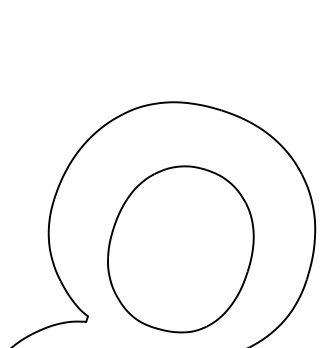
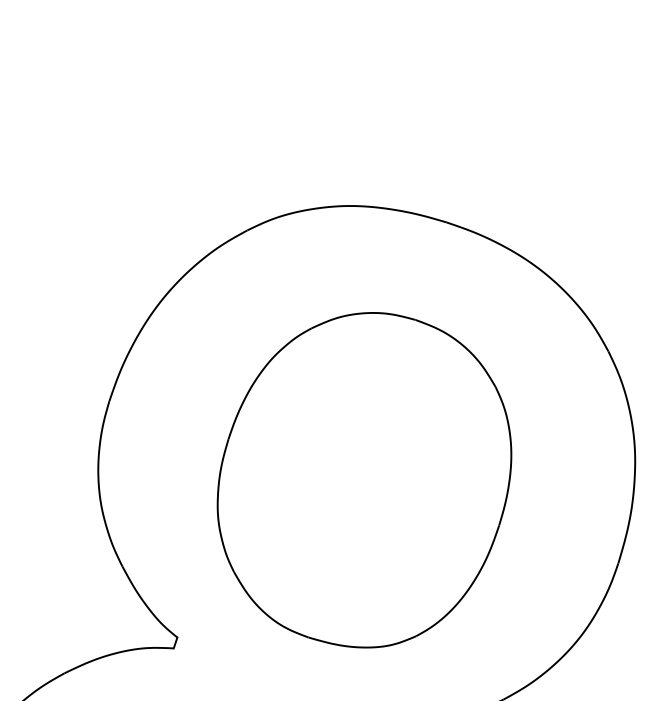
part: (180, 249) -> (363, 480), moved

